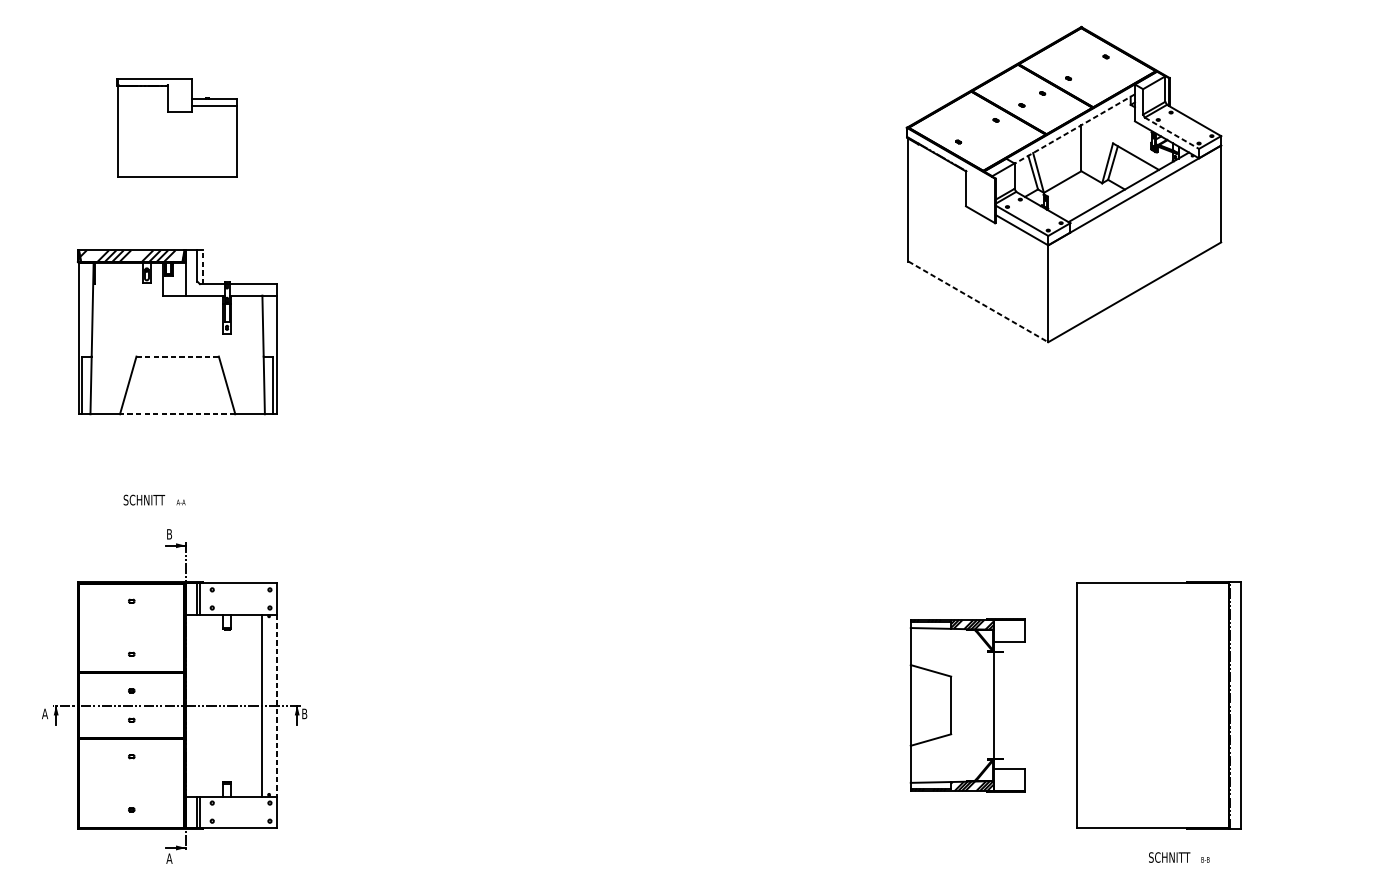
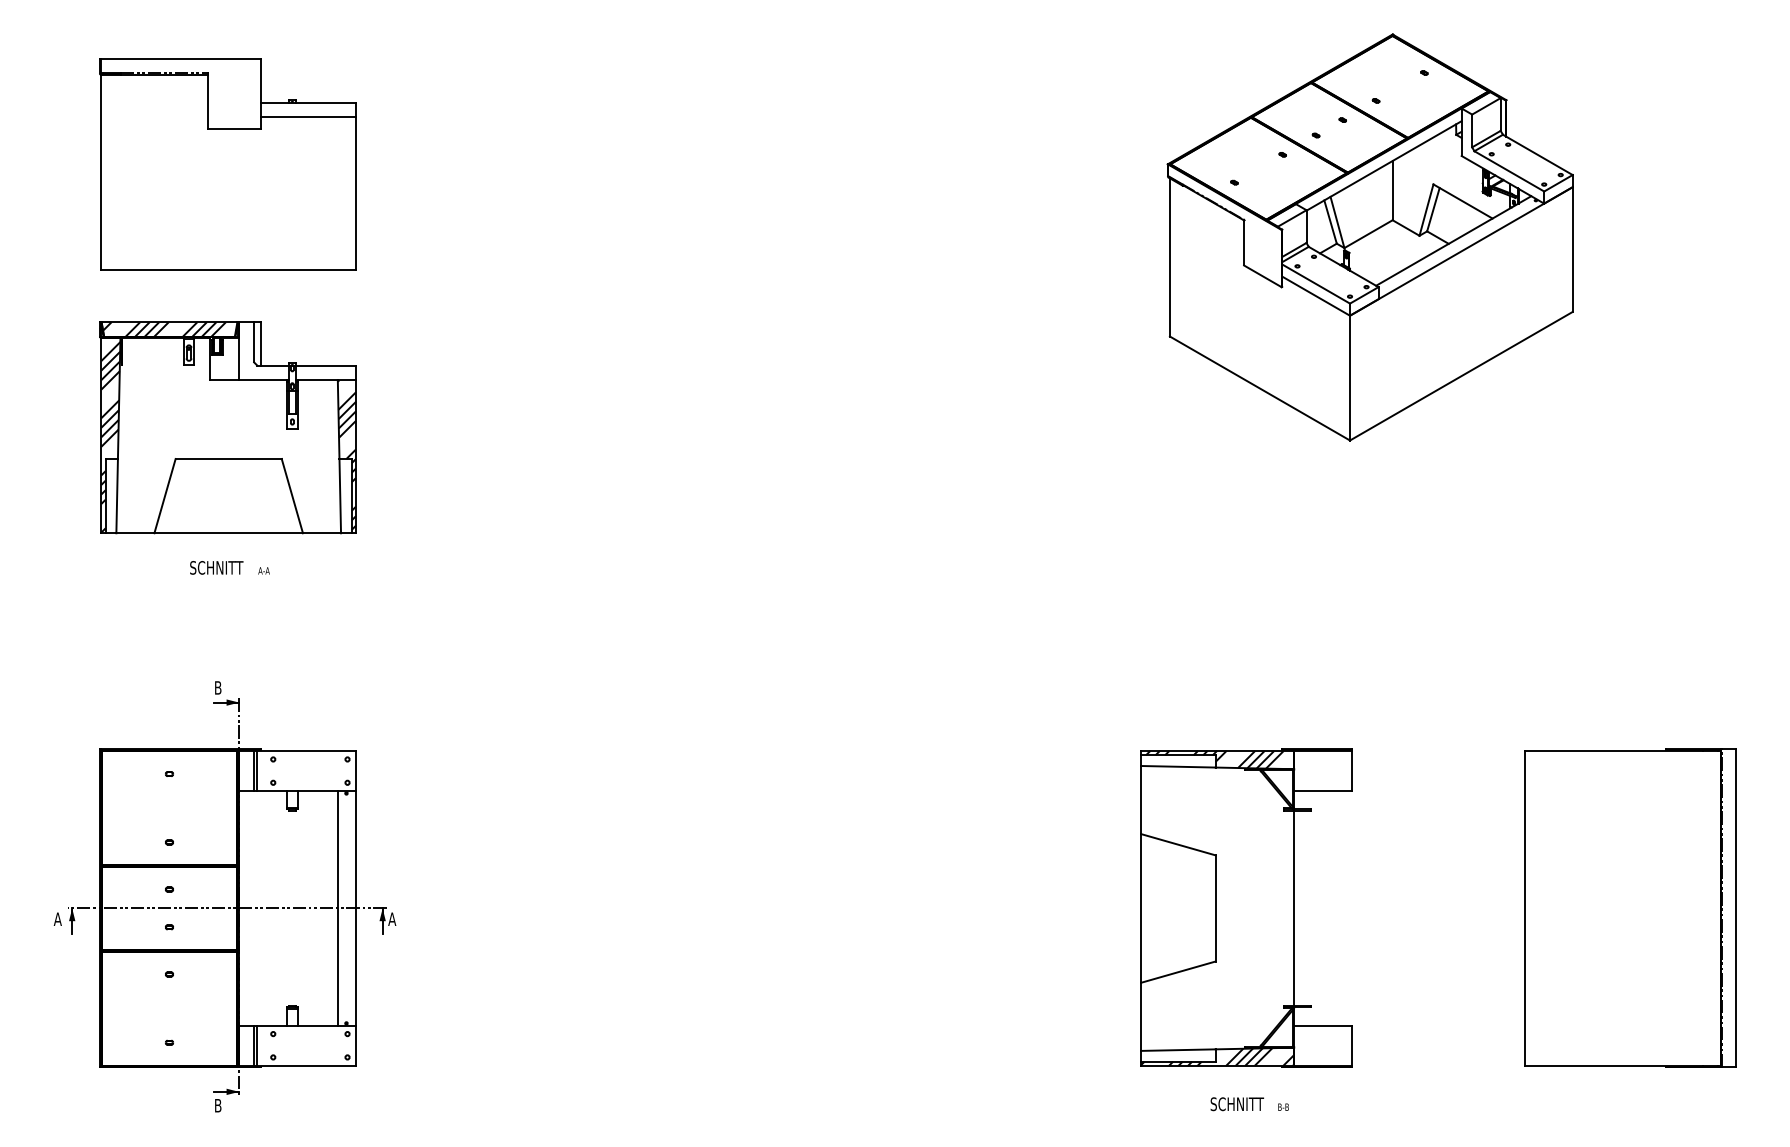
part: (176, 127) -> (227, 164), size x1.67
line: (1075, 128) -> (1384, 165), dashed -> solid
line: (1172, 133) -> (1509, 171), dashed -> solid
line: (202, 266) -> (260, 343), dashed -> solid
line: (977, 301) -> (1259, 388), dashed -> solid
hatch: (85, 339) -> (110, 437), added
hatch: (269, 353) -> (346, 454), added
line: (178, 356) -> (229, 459), dashed -> solid
line: (177, 414) -> (228, 533), dashed -> solid
text: (154, 499) -> (229, 567), moved
part: (967, 704) -> (1246, 907), size x1.43
part: (1158, 704) -> (1630, 907), moved
line: (276, 705) -> (356, 908), dashed -> solid
text: (304, 713) -> (392, 918), B -> A
text: (1179, 857) -> (1249, 1104), moved
text: (169, 858) -> (218, 1105), A -> B

